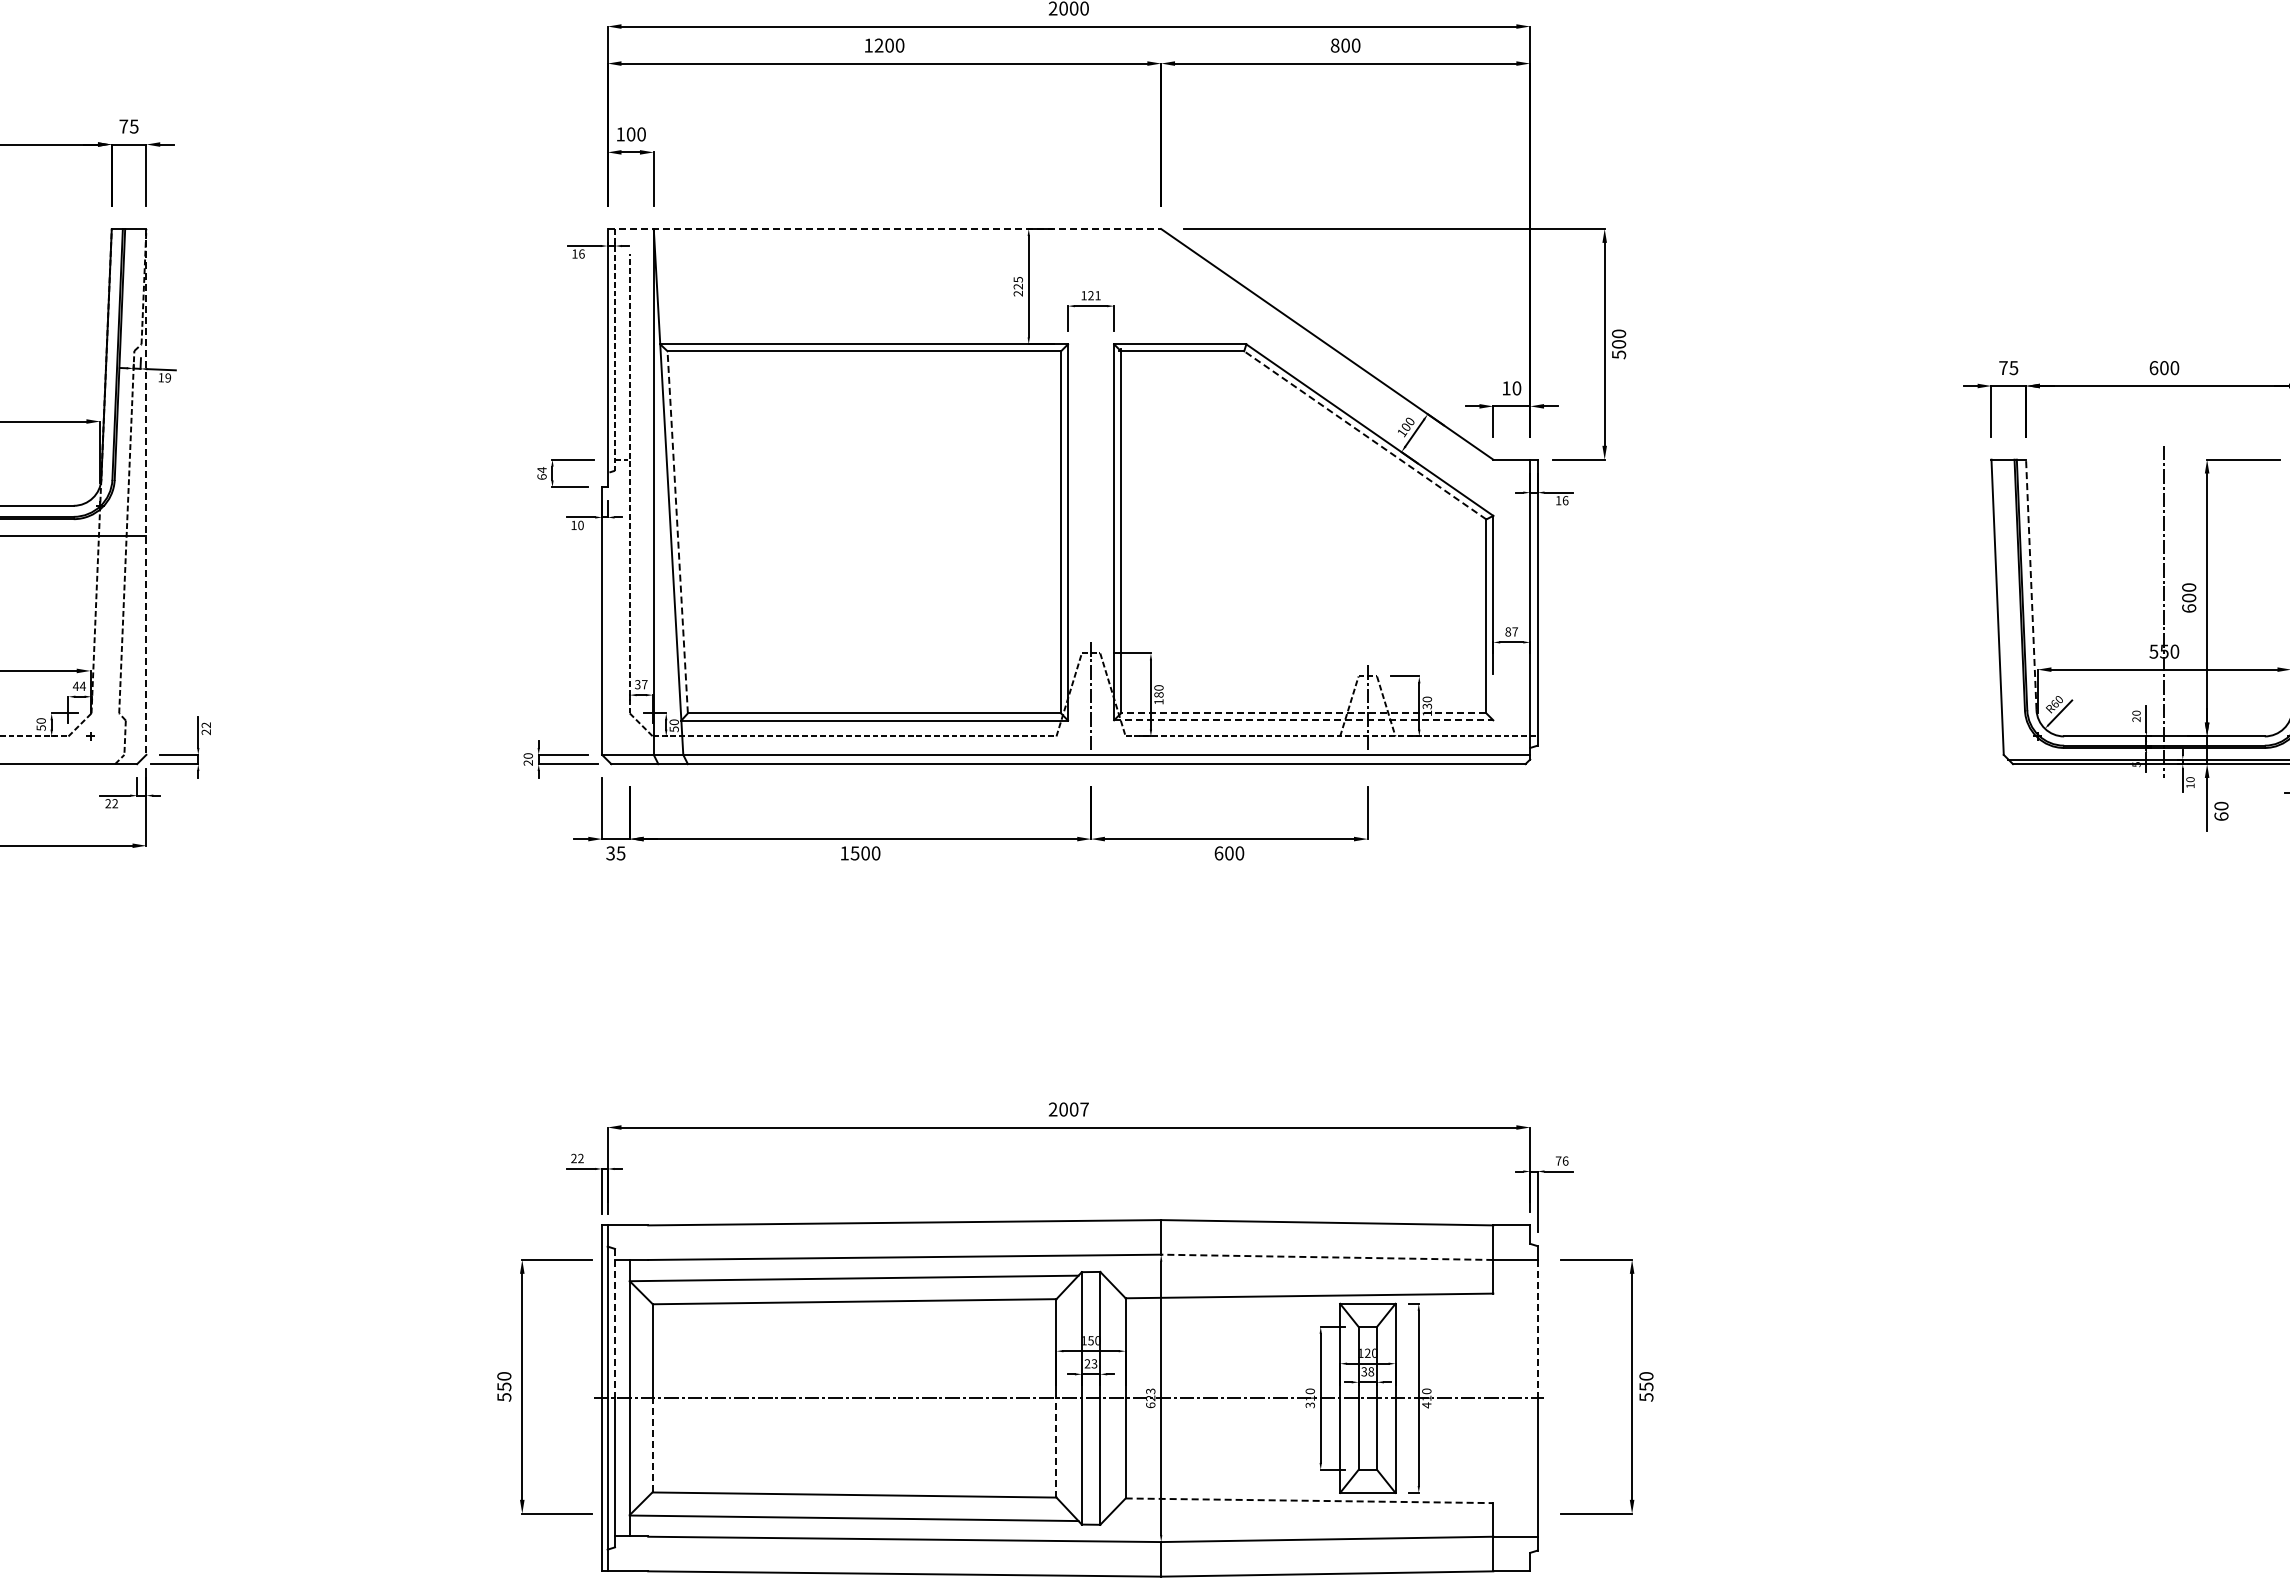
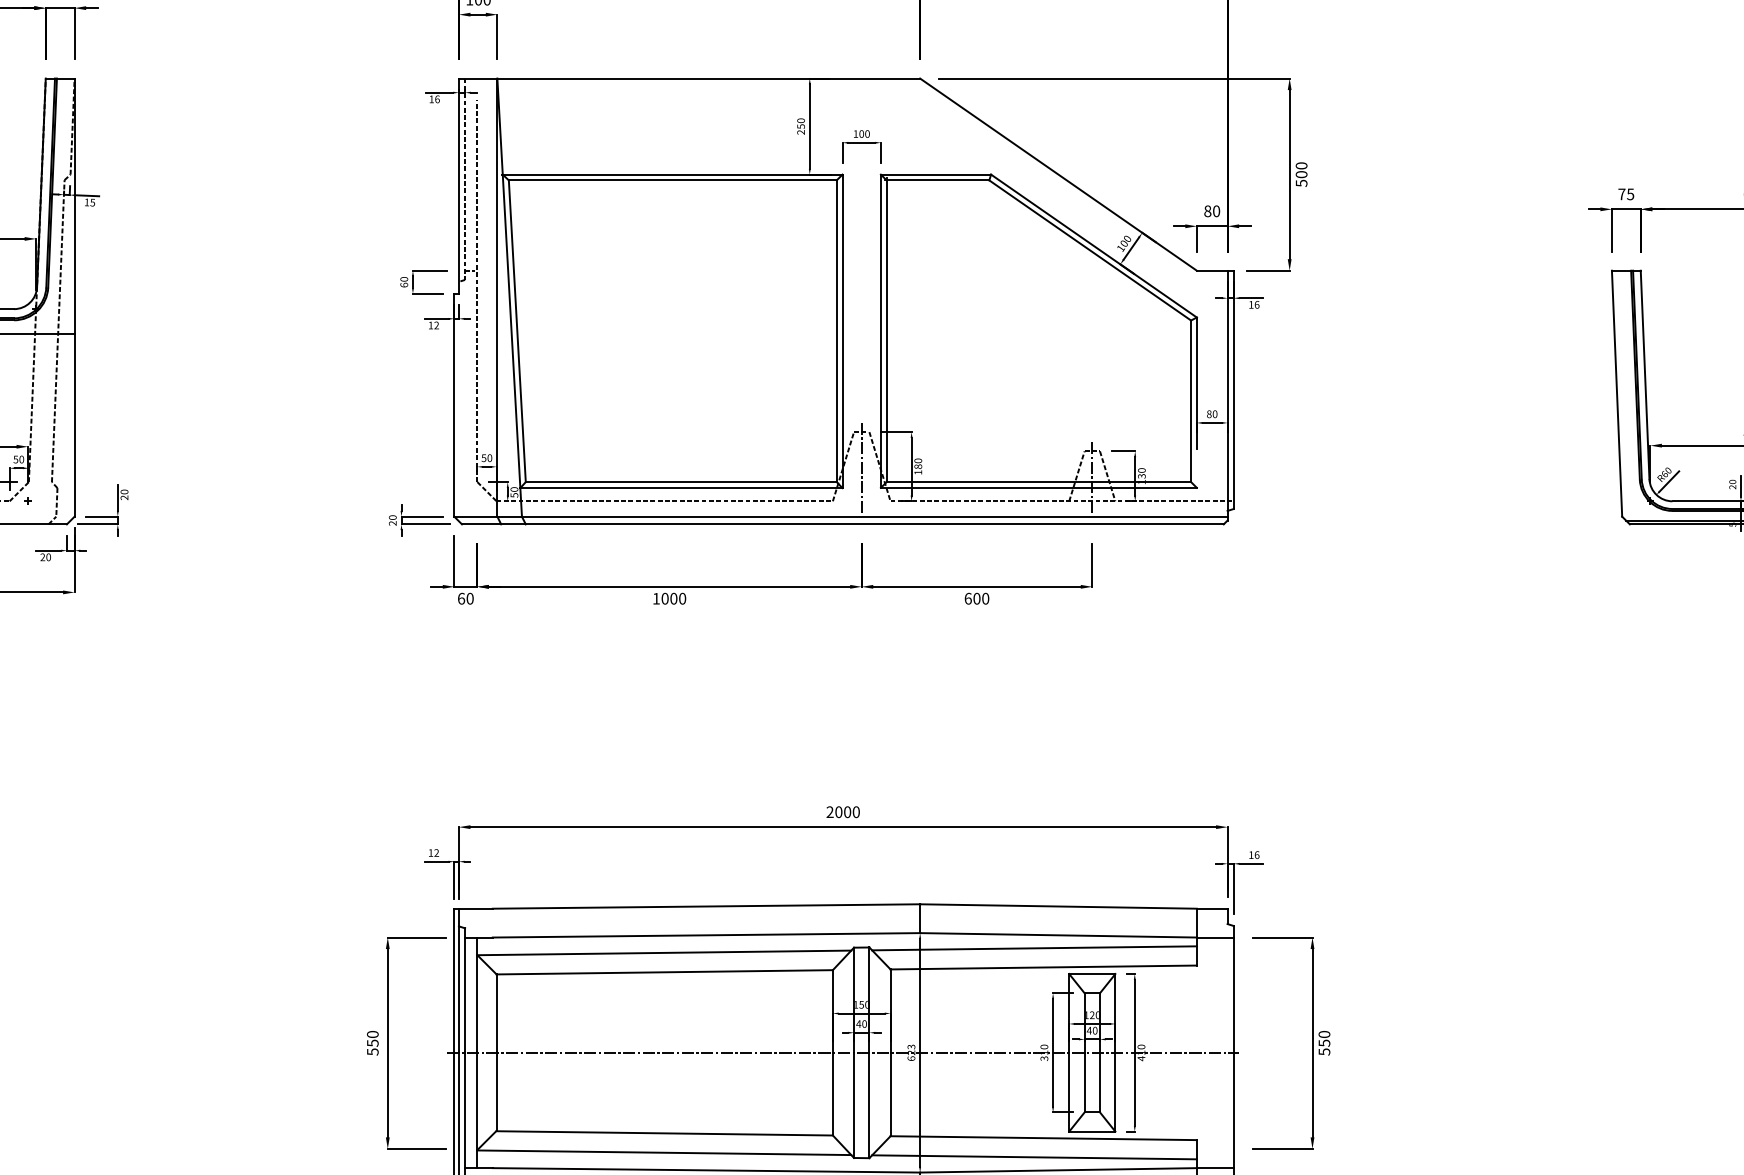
line: (884, 229) -> (689, 78), dashed -> solid
text: (1017, 282) -> (800, 123), 225 -> 250
text: (1094, 295) -> (864, 133), 121 -> 100
text: (168, 377) -> (93, 202), 19 -> 15
text: (1506, 388) -> (1207, 211), 10 -> 80
line: (1364, 435) -> (1089, 250), dashed -> solid
text: (541, 470) -> (403, 279), 64 -> 60
line: (146, 491) -> (74, 297), dashed -> solid
text: (580, 525) -> (436, 325), 10 -> 12
line: (677, 531) -> (517, 330), dashed -> solid
line: (2031, 584) -> (1645, 374), dashed -> solid
text: (1515, 631) -> (1215, 413), 87 -> 80
text: (641, 684) -> (487, 458), 37 -> 50
text: (78, 686) -> (18, 459), 44 -> 50
line: (1303, 713) -> (1038, 482), dashed -> solid
line: (1303, 720) -> (1038, 488), dashed -> solid
text: (205, 725) -> (123, 492), 22 -> 20
text: (115, 803) -> (48, 557), 22 -> 20
text: (615, 853) -> (465, 598), 35 -> 60
text: (854, 853) -> (664, 598), 1500 -> 1000
text: (1084, 1109) -> (856, 812), 2007 -> 2000
text: (573, 1158) -> (430, 852), 22 -> 12
text: (1558, 1160) -> (1251, 854), 76 -> 16
line: (1326, 1257) -> (1057, 935), dashed -> solid
line: (1298, 1272) -> (1034, 947), added
line: (615, 1323) -> (465, 990), dashed -> solid
line: (1537, 1329) -> (1233, 995), dashed -> solid
text: (1090, 1363) -> (861, 1023), 23 -> 40
text: (1367, 1371) -> (1092, 1030), 38 -> 40
line: (652, 1444) -> (496, 1091), dashed -> solid
line: (1056, 1447) -> (832, 1093), dashed -> solid
line: (1309, 1500) -> (1043, 1137), dashed -> solid
line: (1298, 1523) -> (1034, 1157), added

